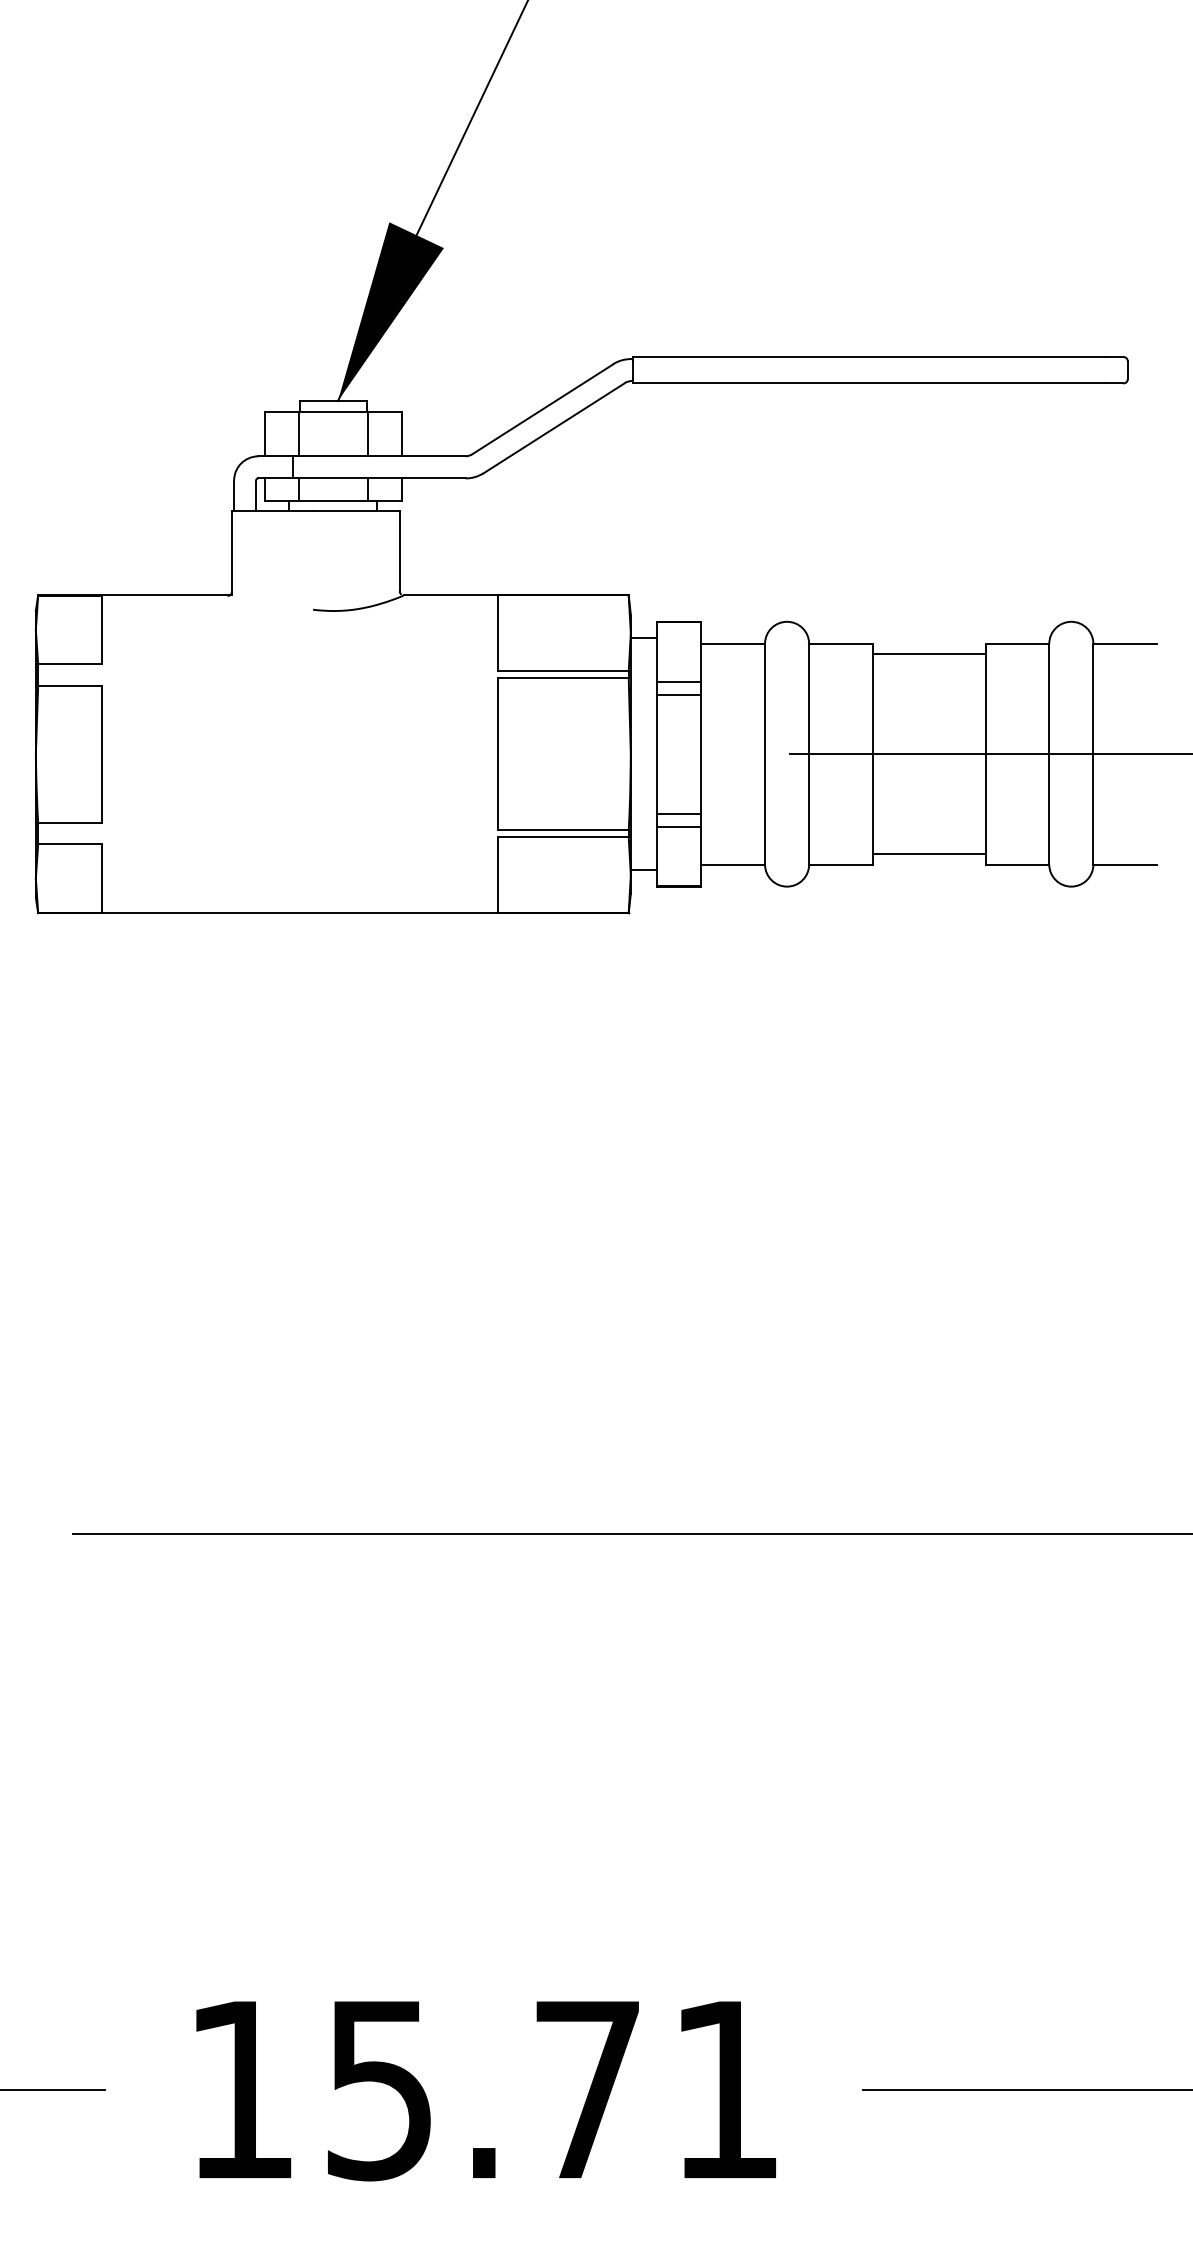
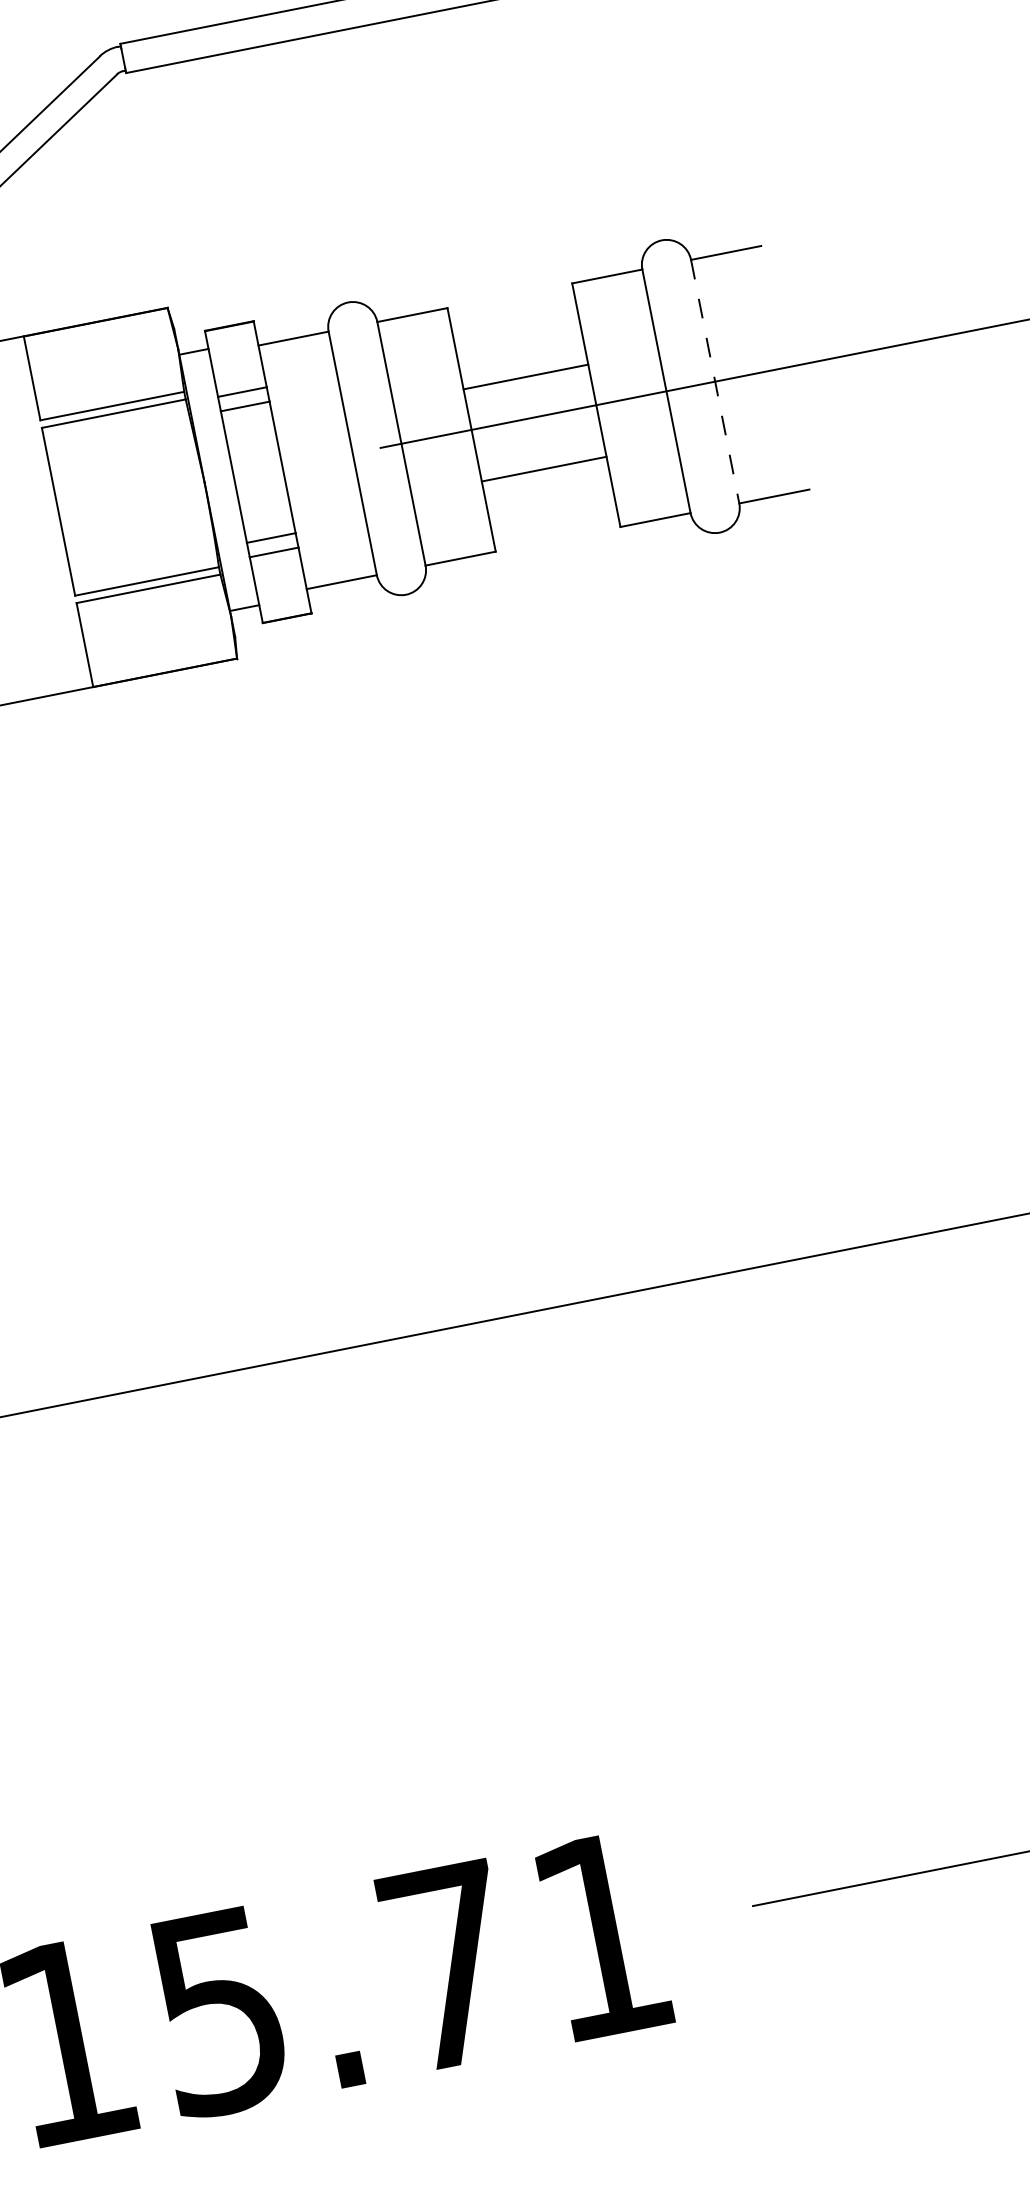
line: (928, 654) -> (525, 377), moved
line: (1093, 754) -> (715, 381), solid -> dashed
line: (928, 853) -> (543, 468), moved

